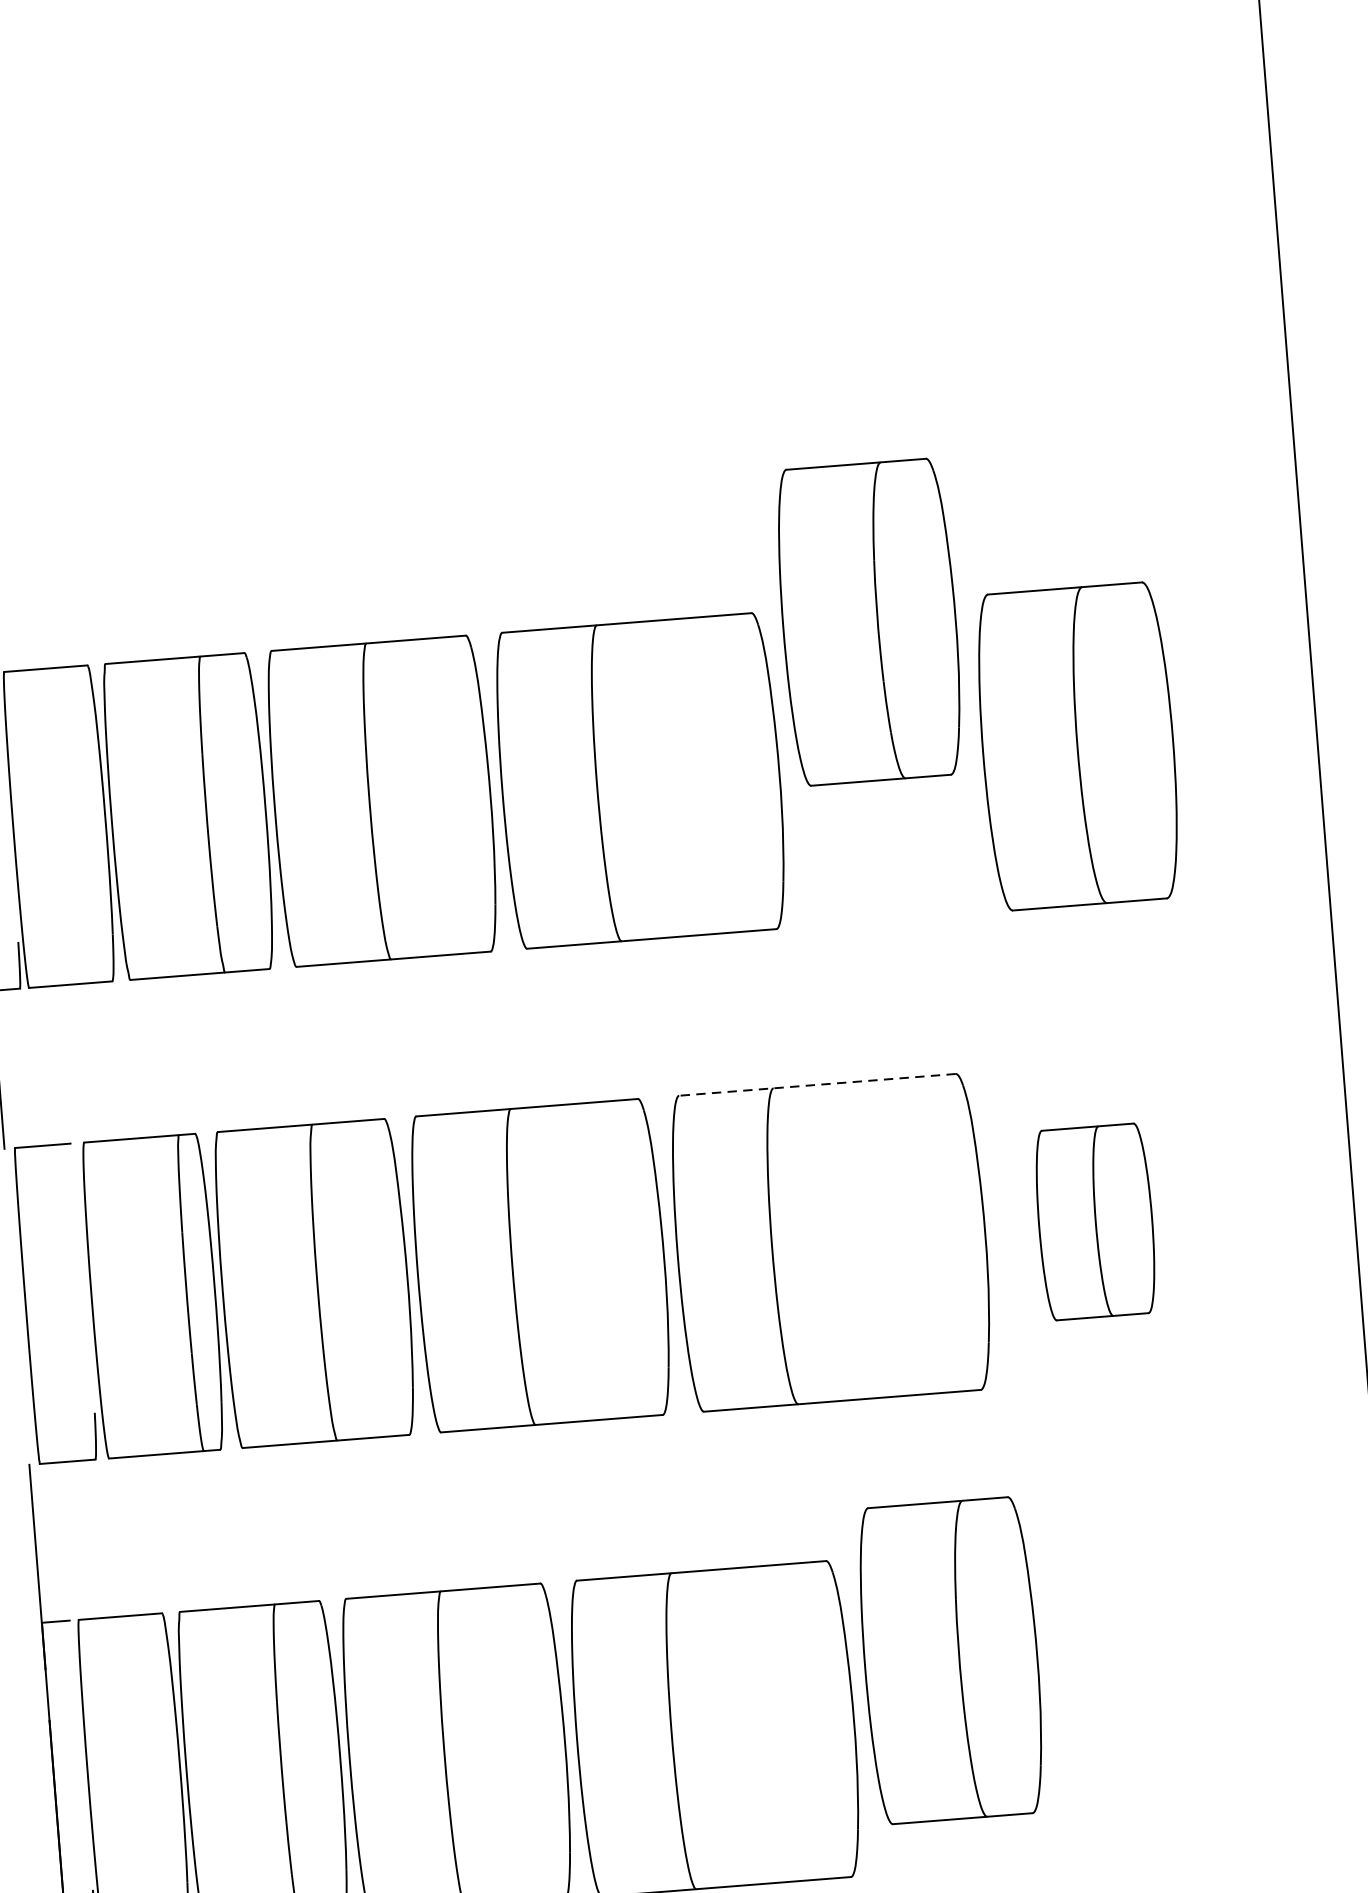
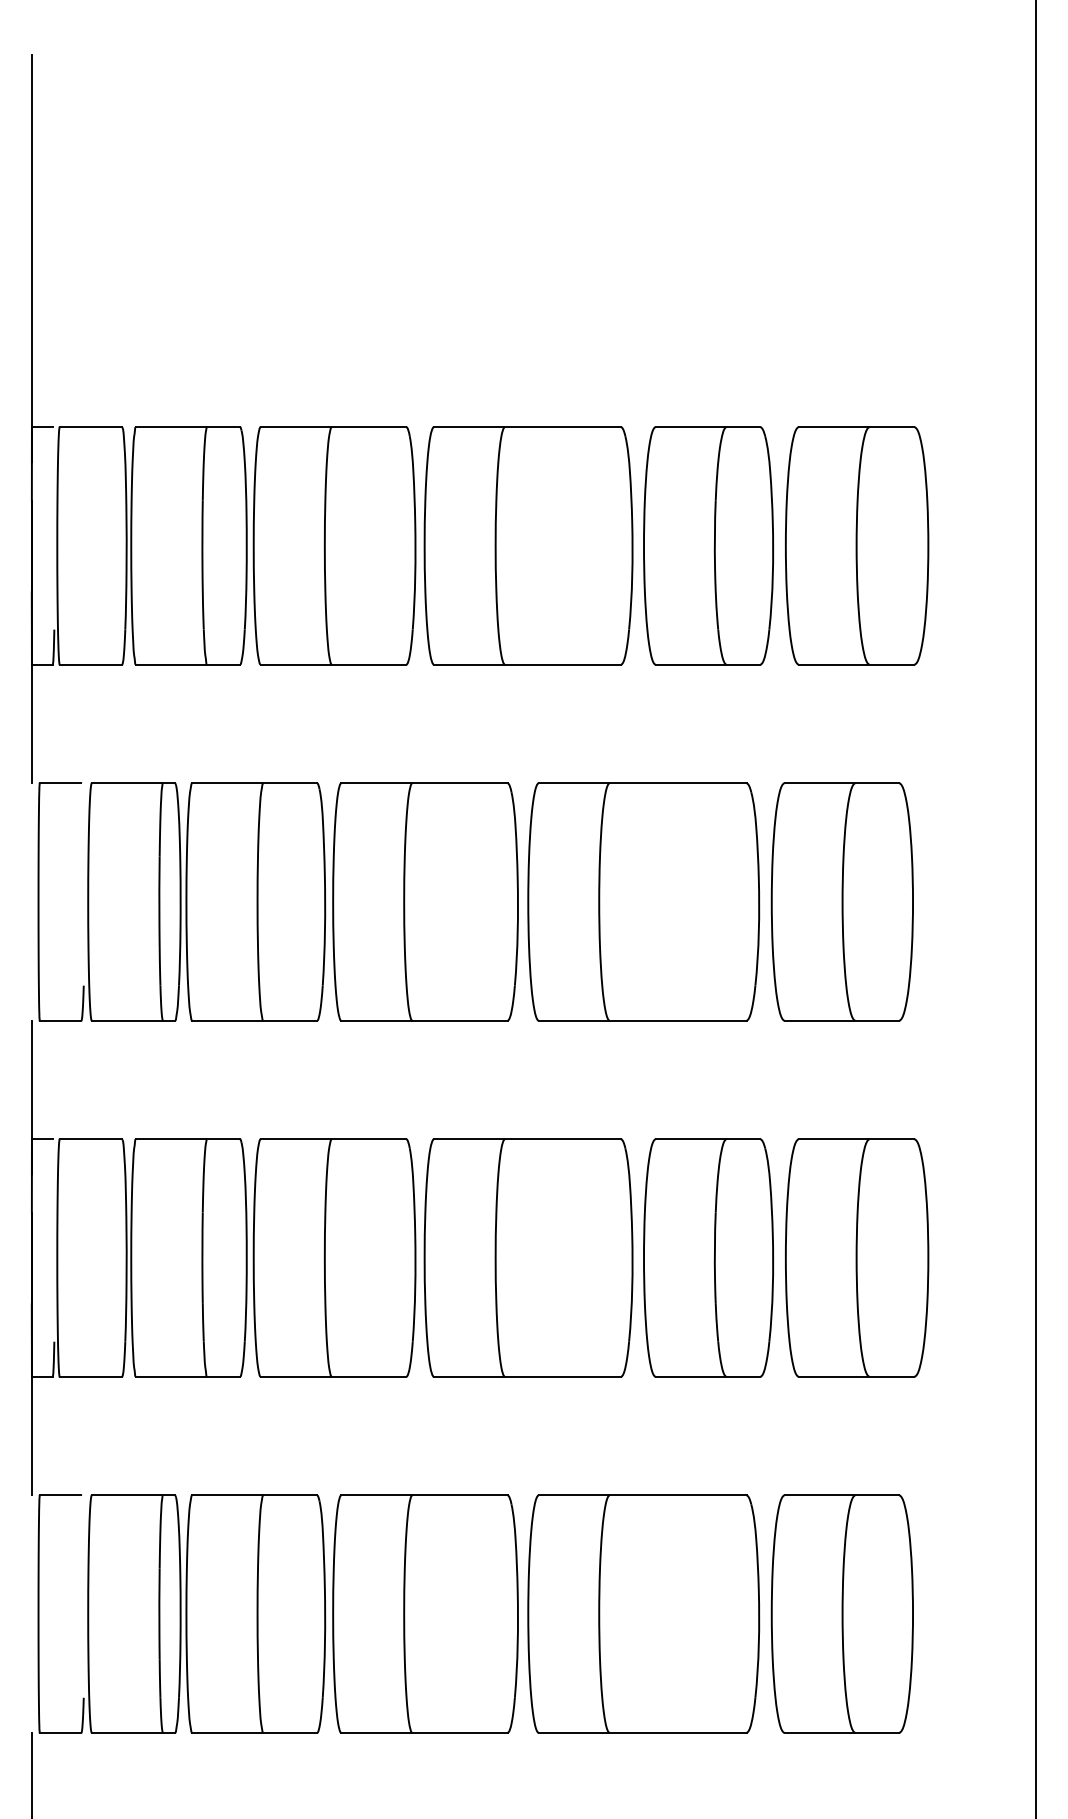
part: (869, 621) -> (708, 545), moved
line: (817, 1085) -> (642, 783), dashed -> solid
part: (1094, 1221) -> (841, 901), size x1.67
part: (950, 1659) -> (708, 1257), moved
part: (1153, 1693) -> (857, 1257), added

